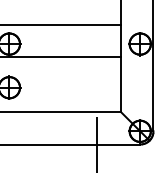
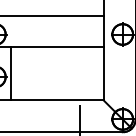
line: (25, 84) -> (11, 73), added

